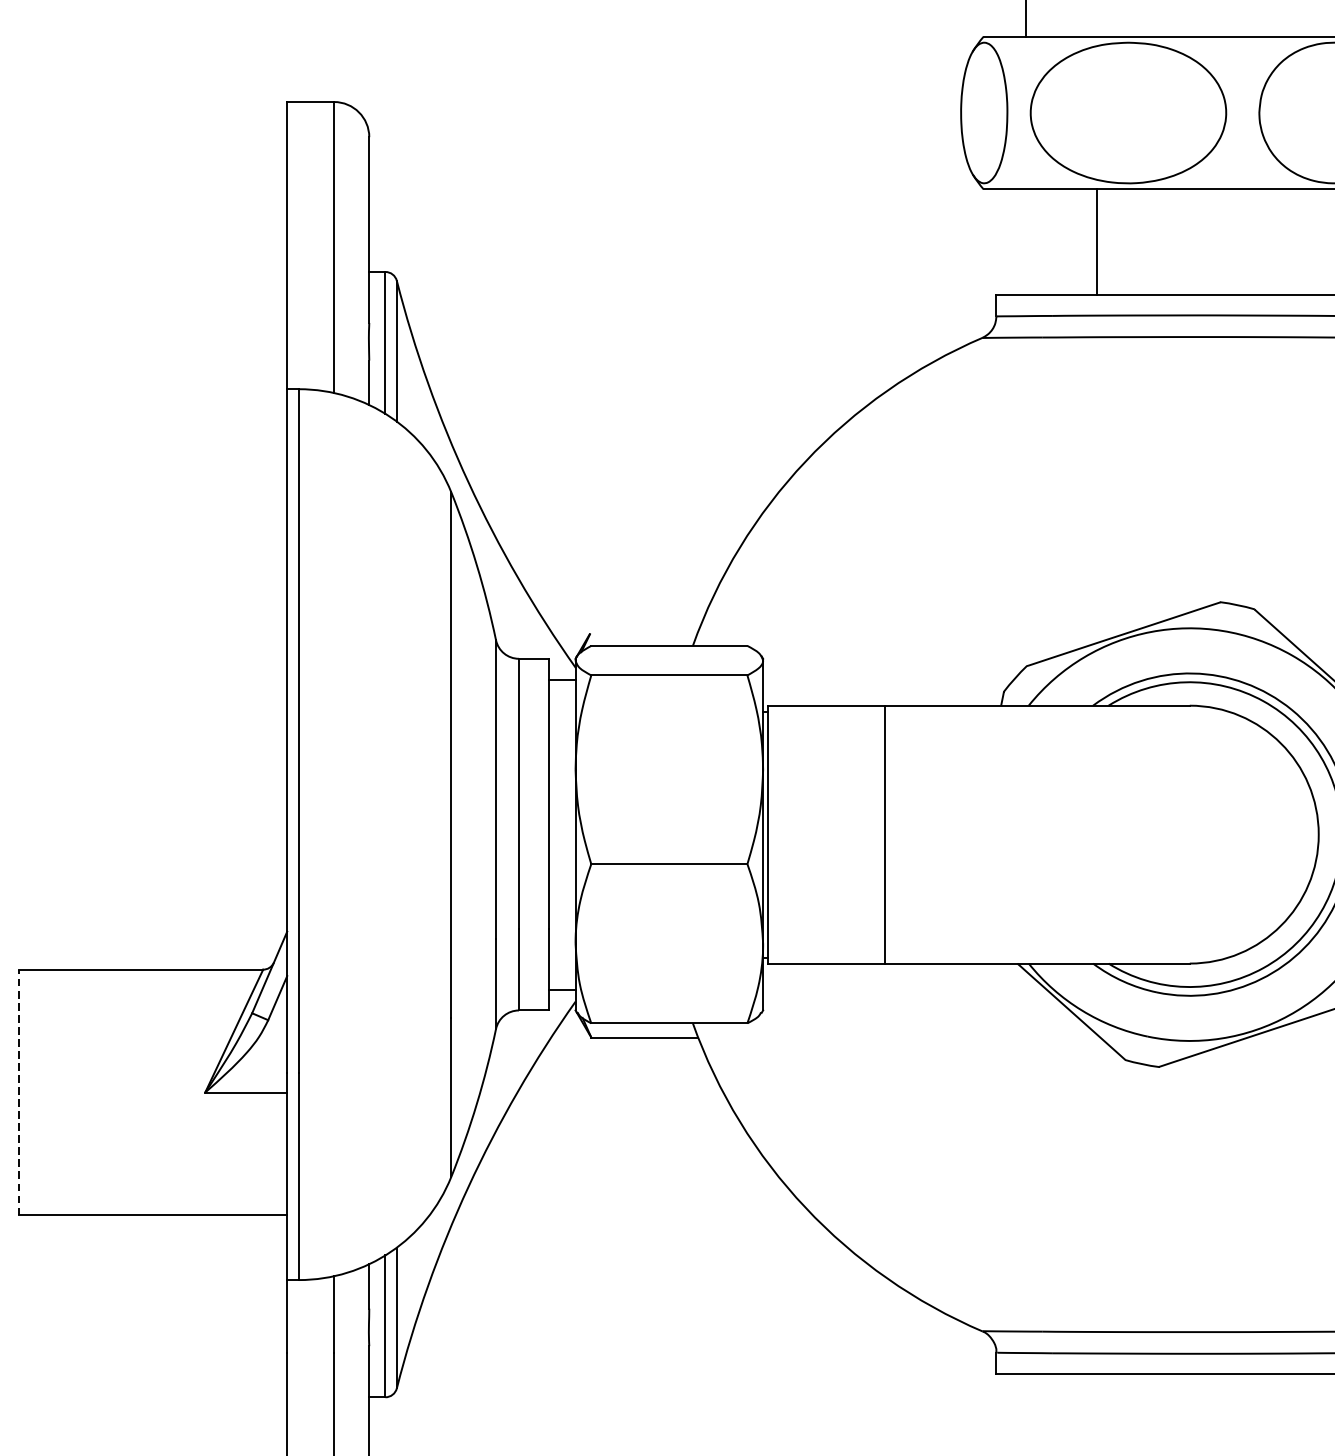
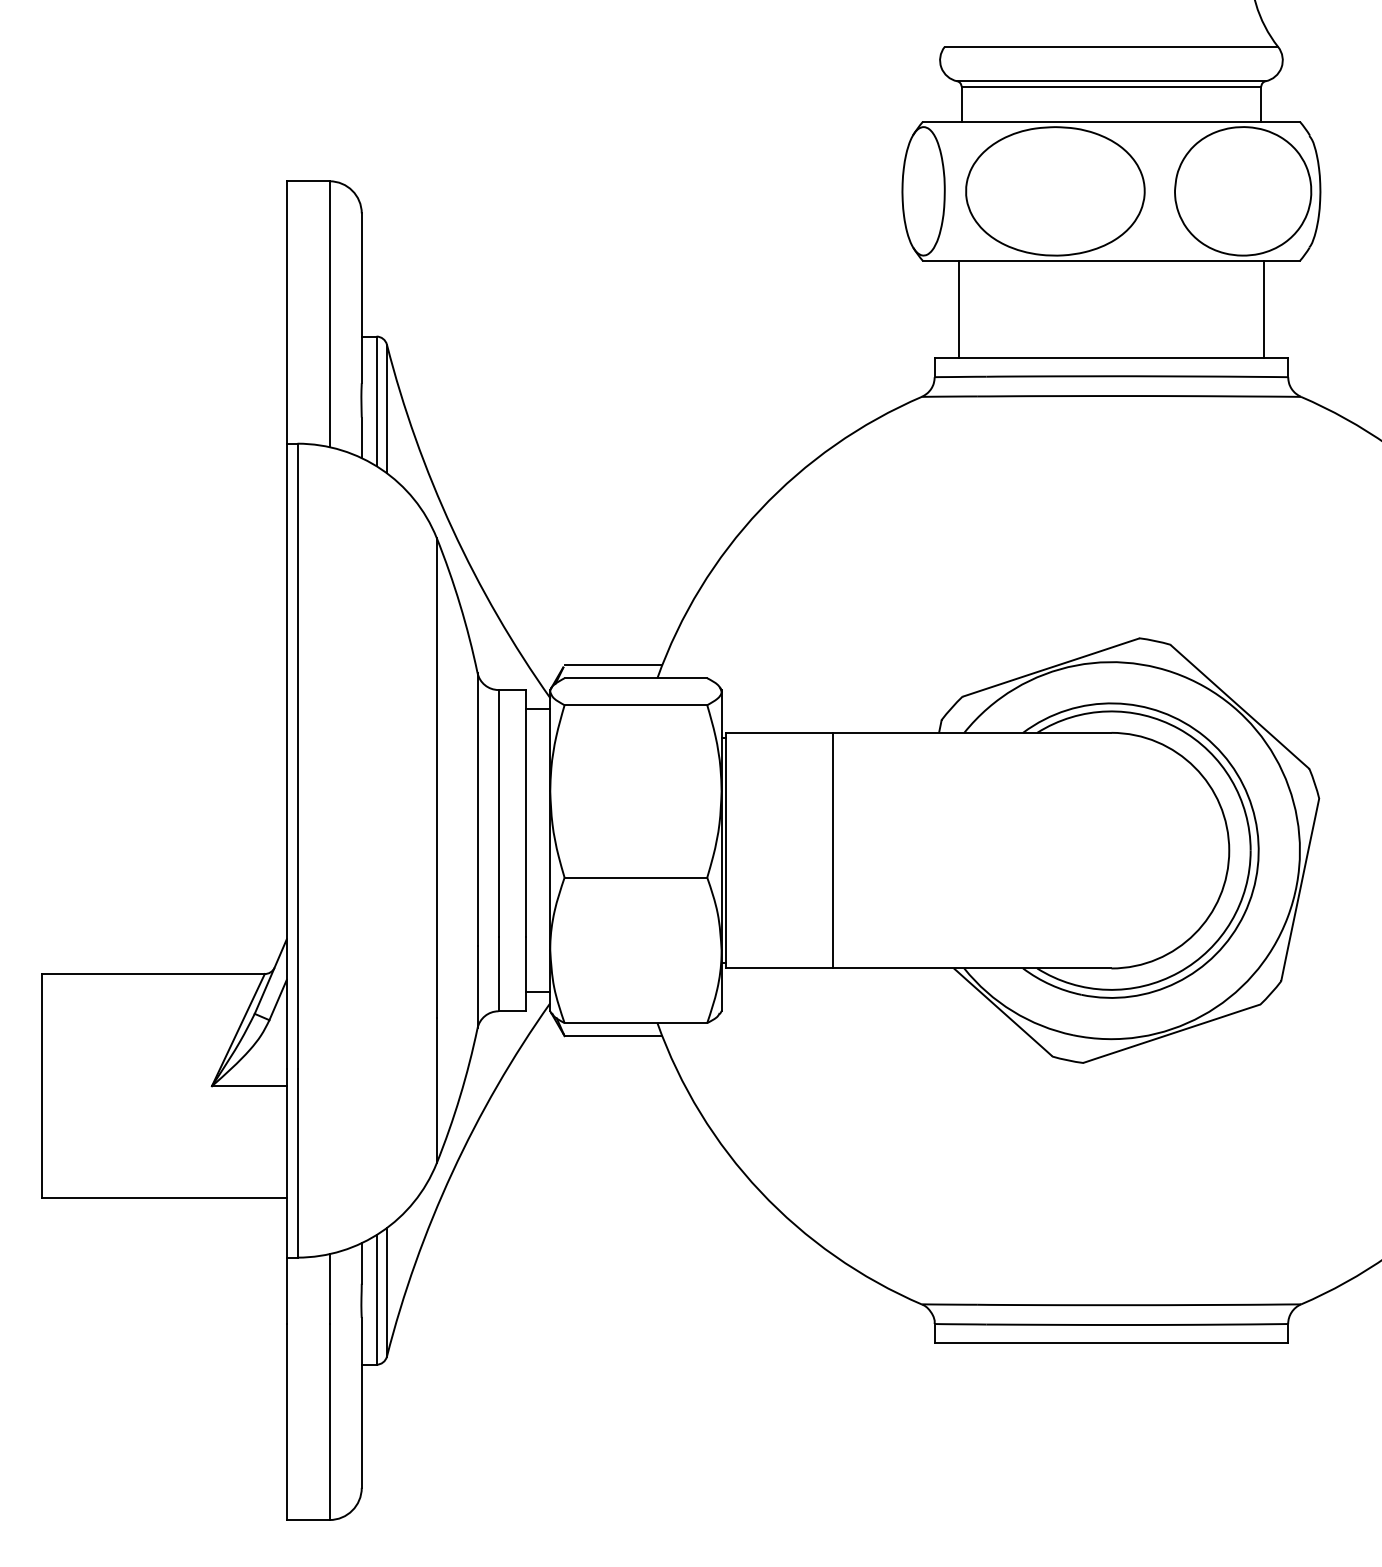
line: (1096, 242) -> (958, 309), moved
line: (644, 631) -> (613, 665), added
line: (18, 1091) -> (41, 1085), dashed -> solid

